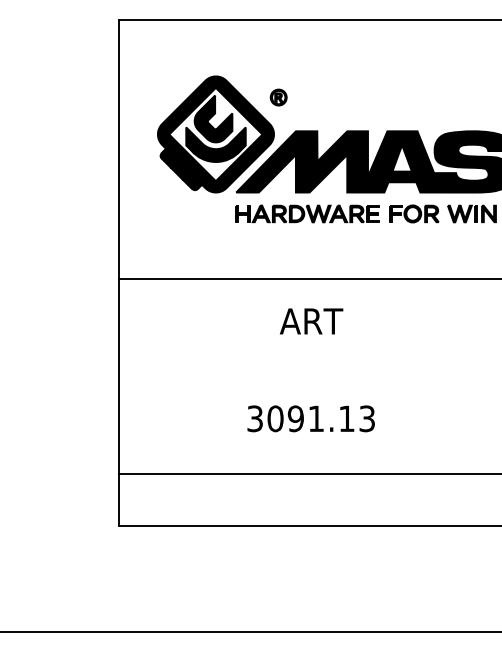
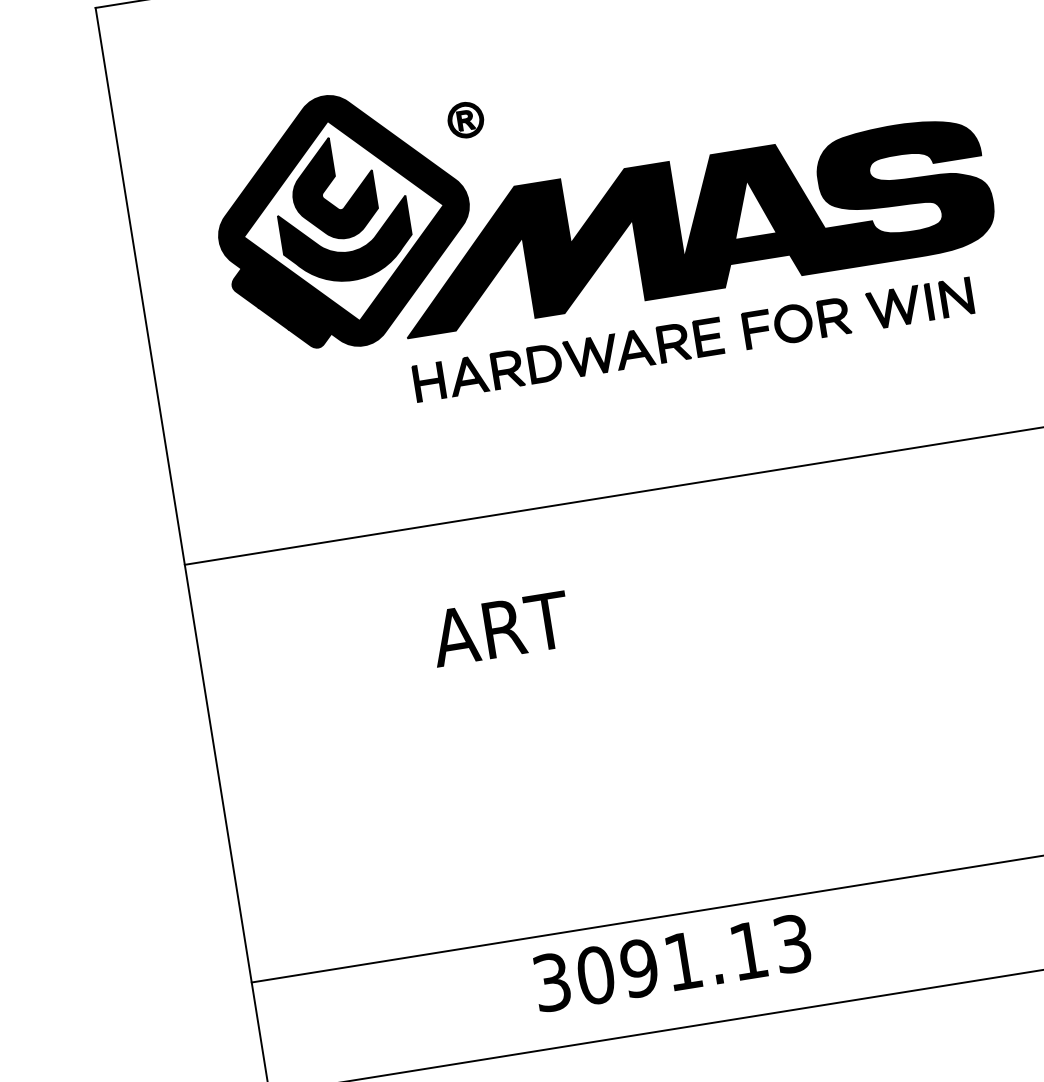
text: (311, 321) -> (500, 629), moved
text: (310, 418) -> (670, 962), moved

